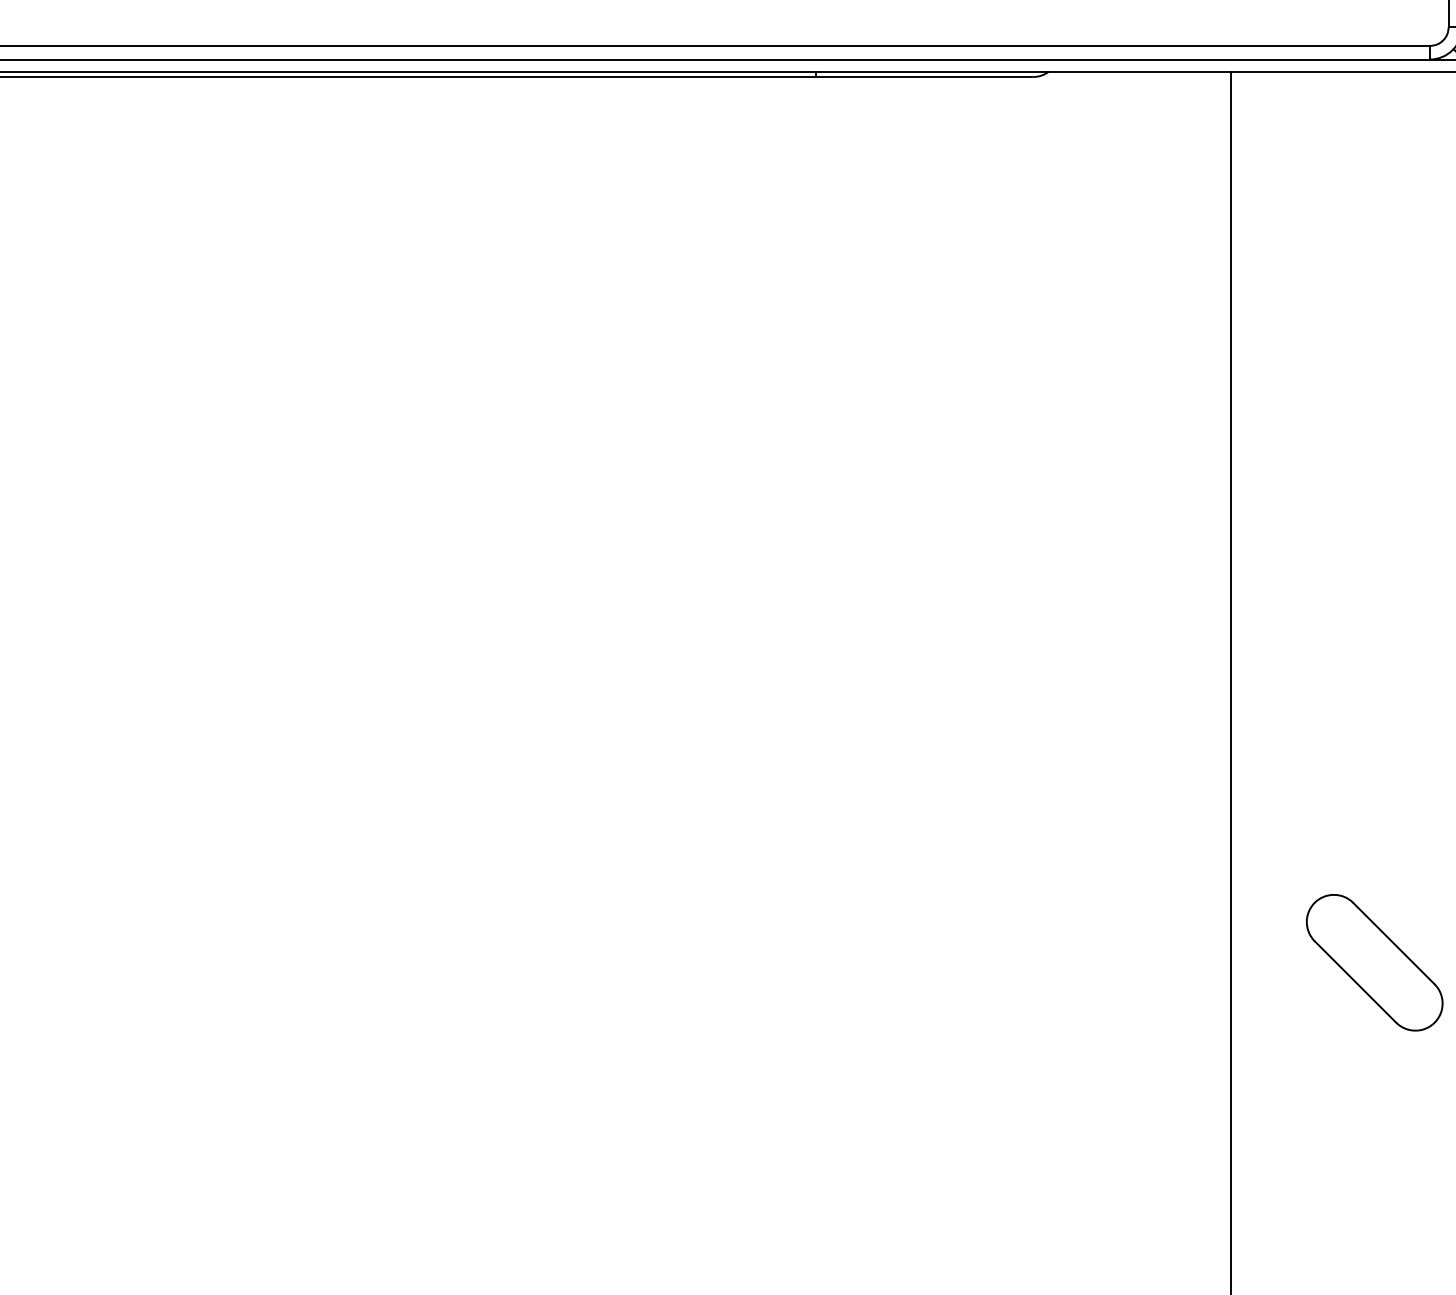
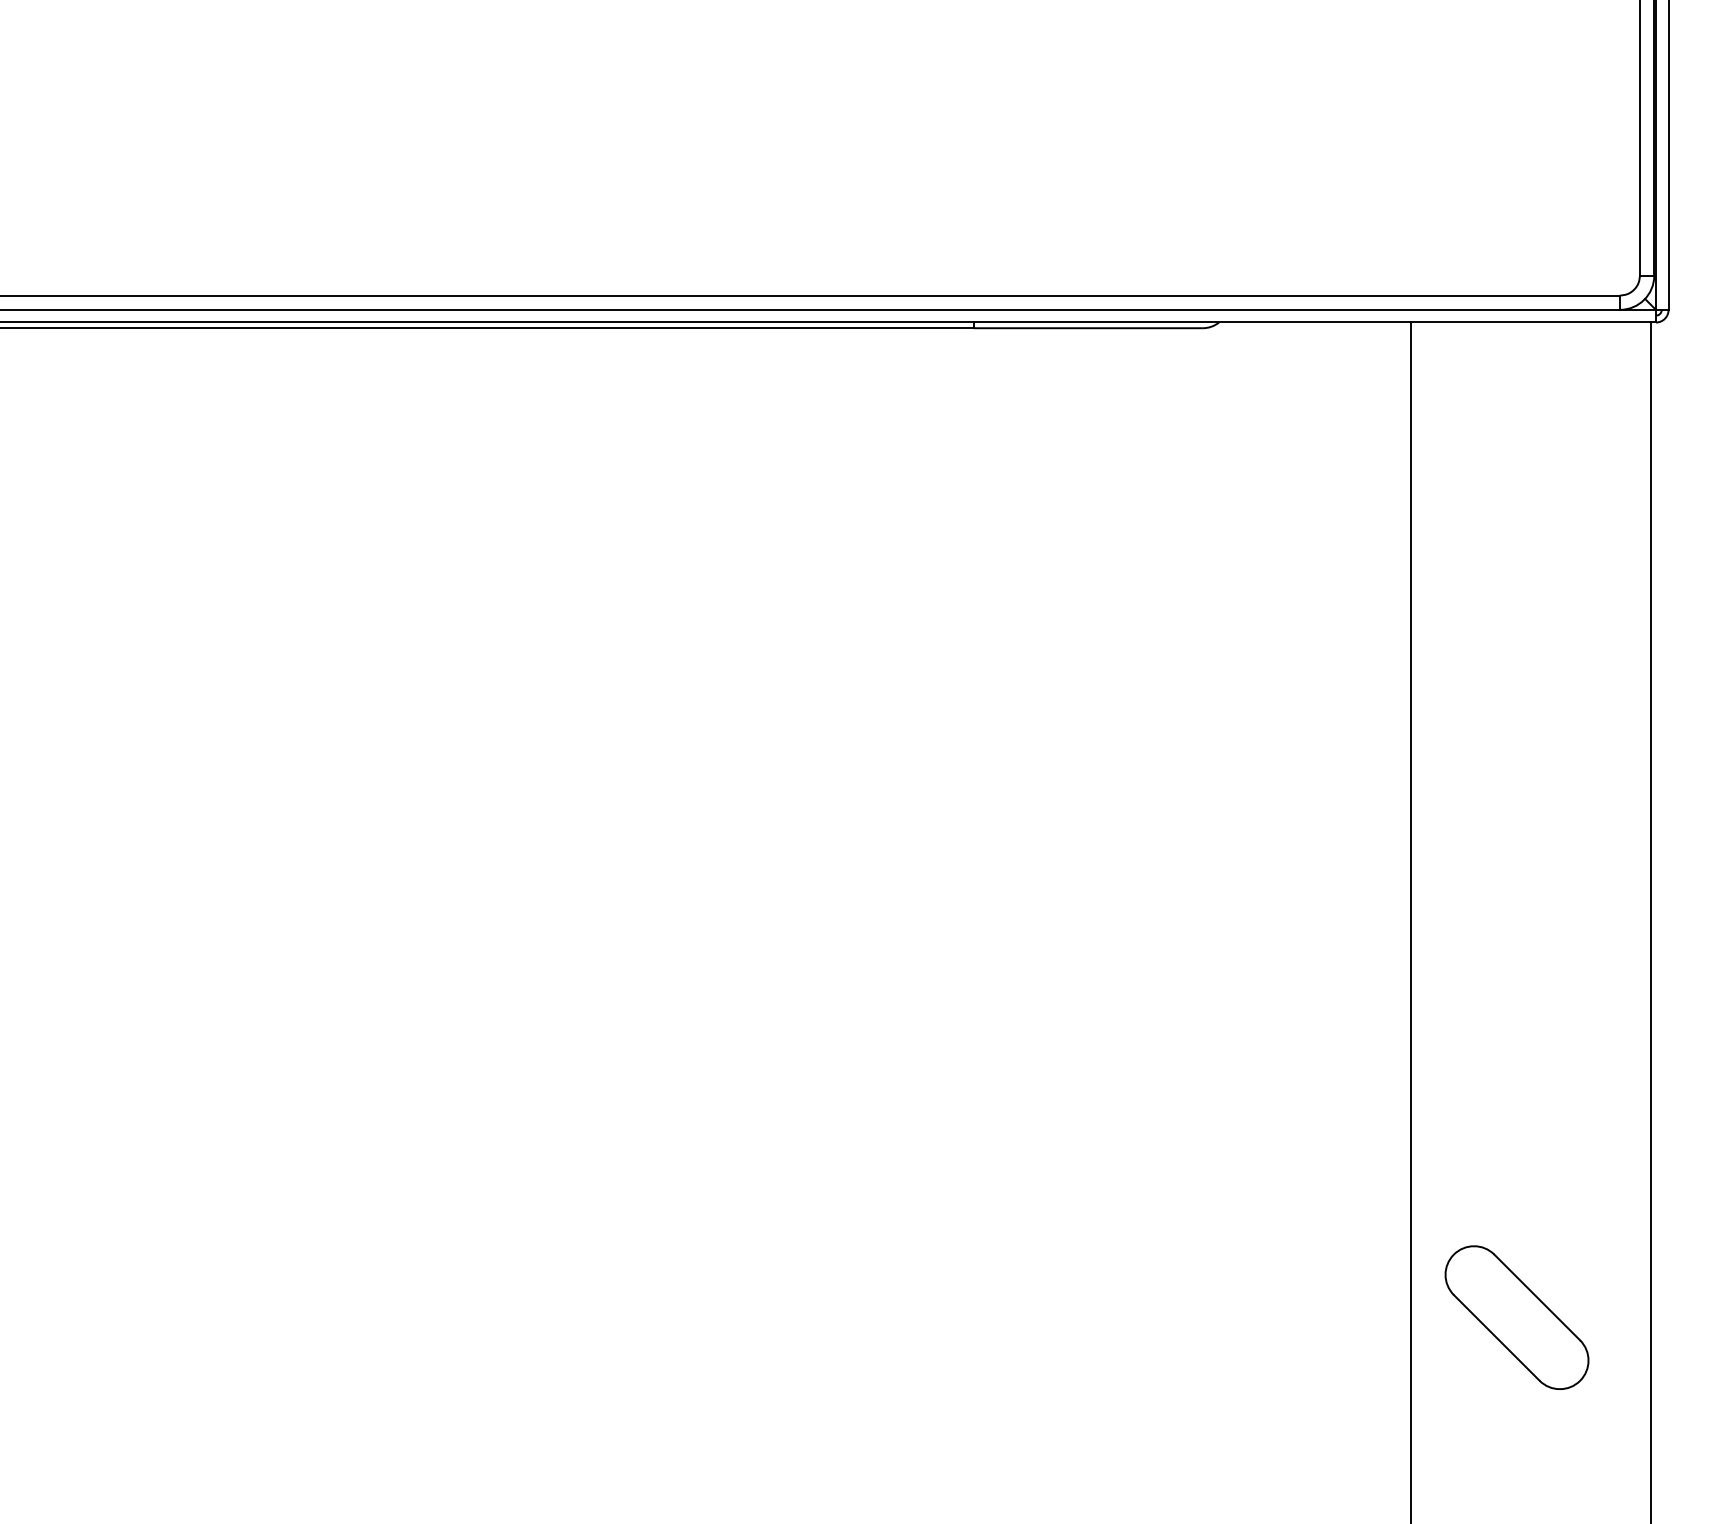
part: (1374, 962) -> (1516, 1317), moved

